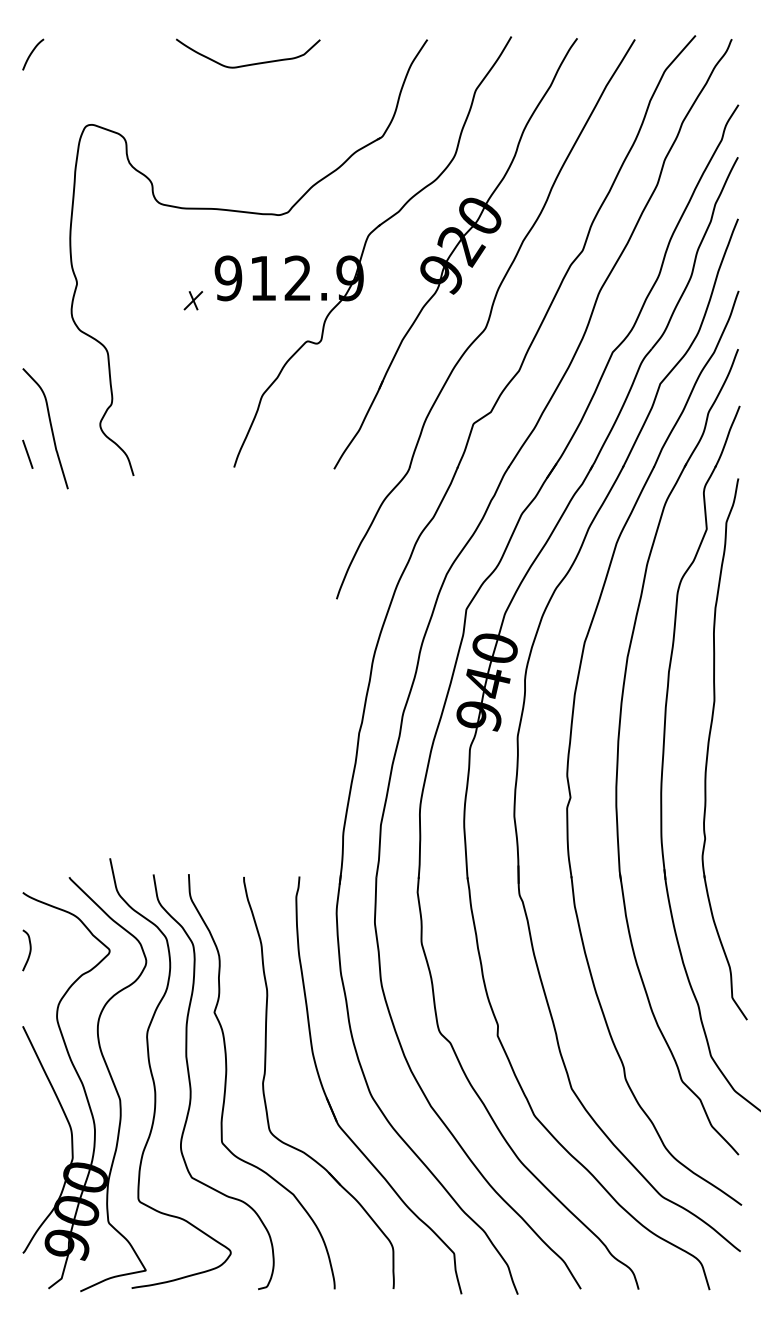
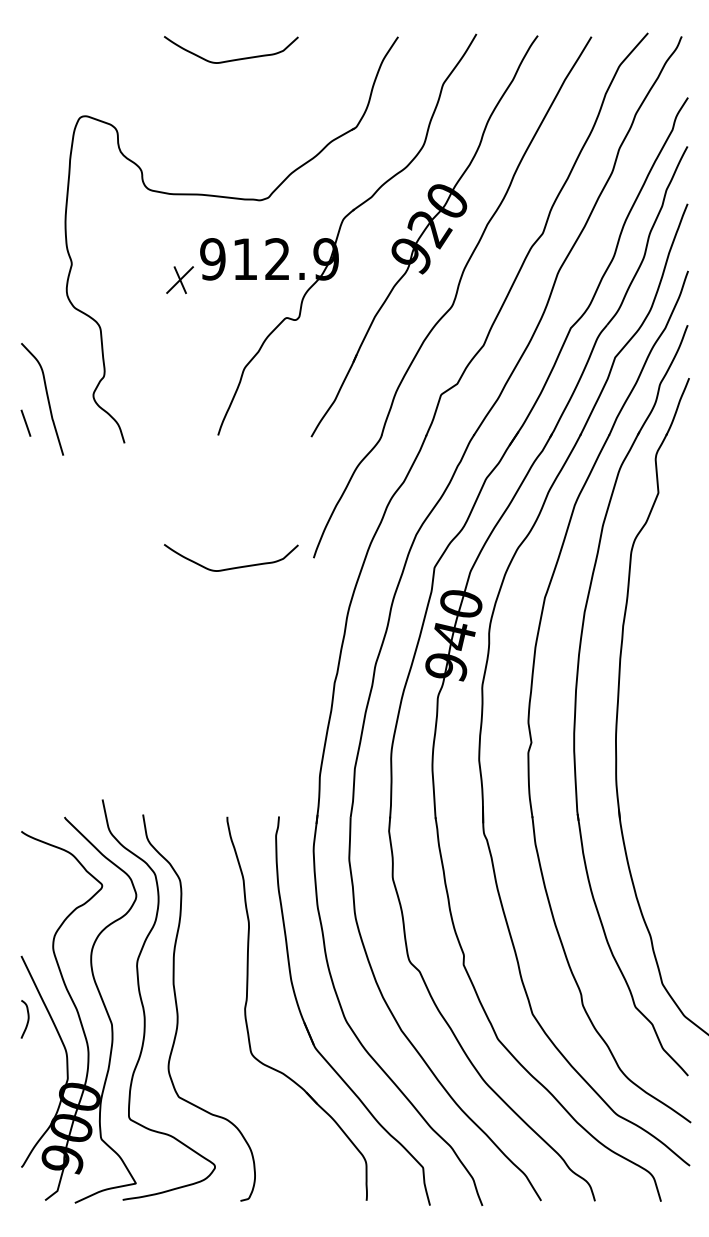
curve: (32, 53) -> (30, 49), removed
part: (193, 300) -> (180, 279), size x1.6
curve: (248, 609) -> (231, 567), added
part: (708, 748) -> (660, 697), removed
curve: (29, 950) -> (27, 1019), moved
curve: (226, 1081) -> (211, 1007), removed

